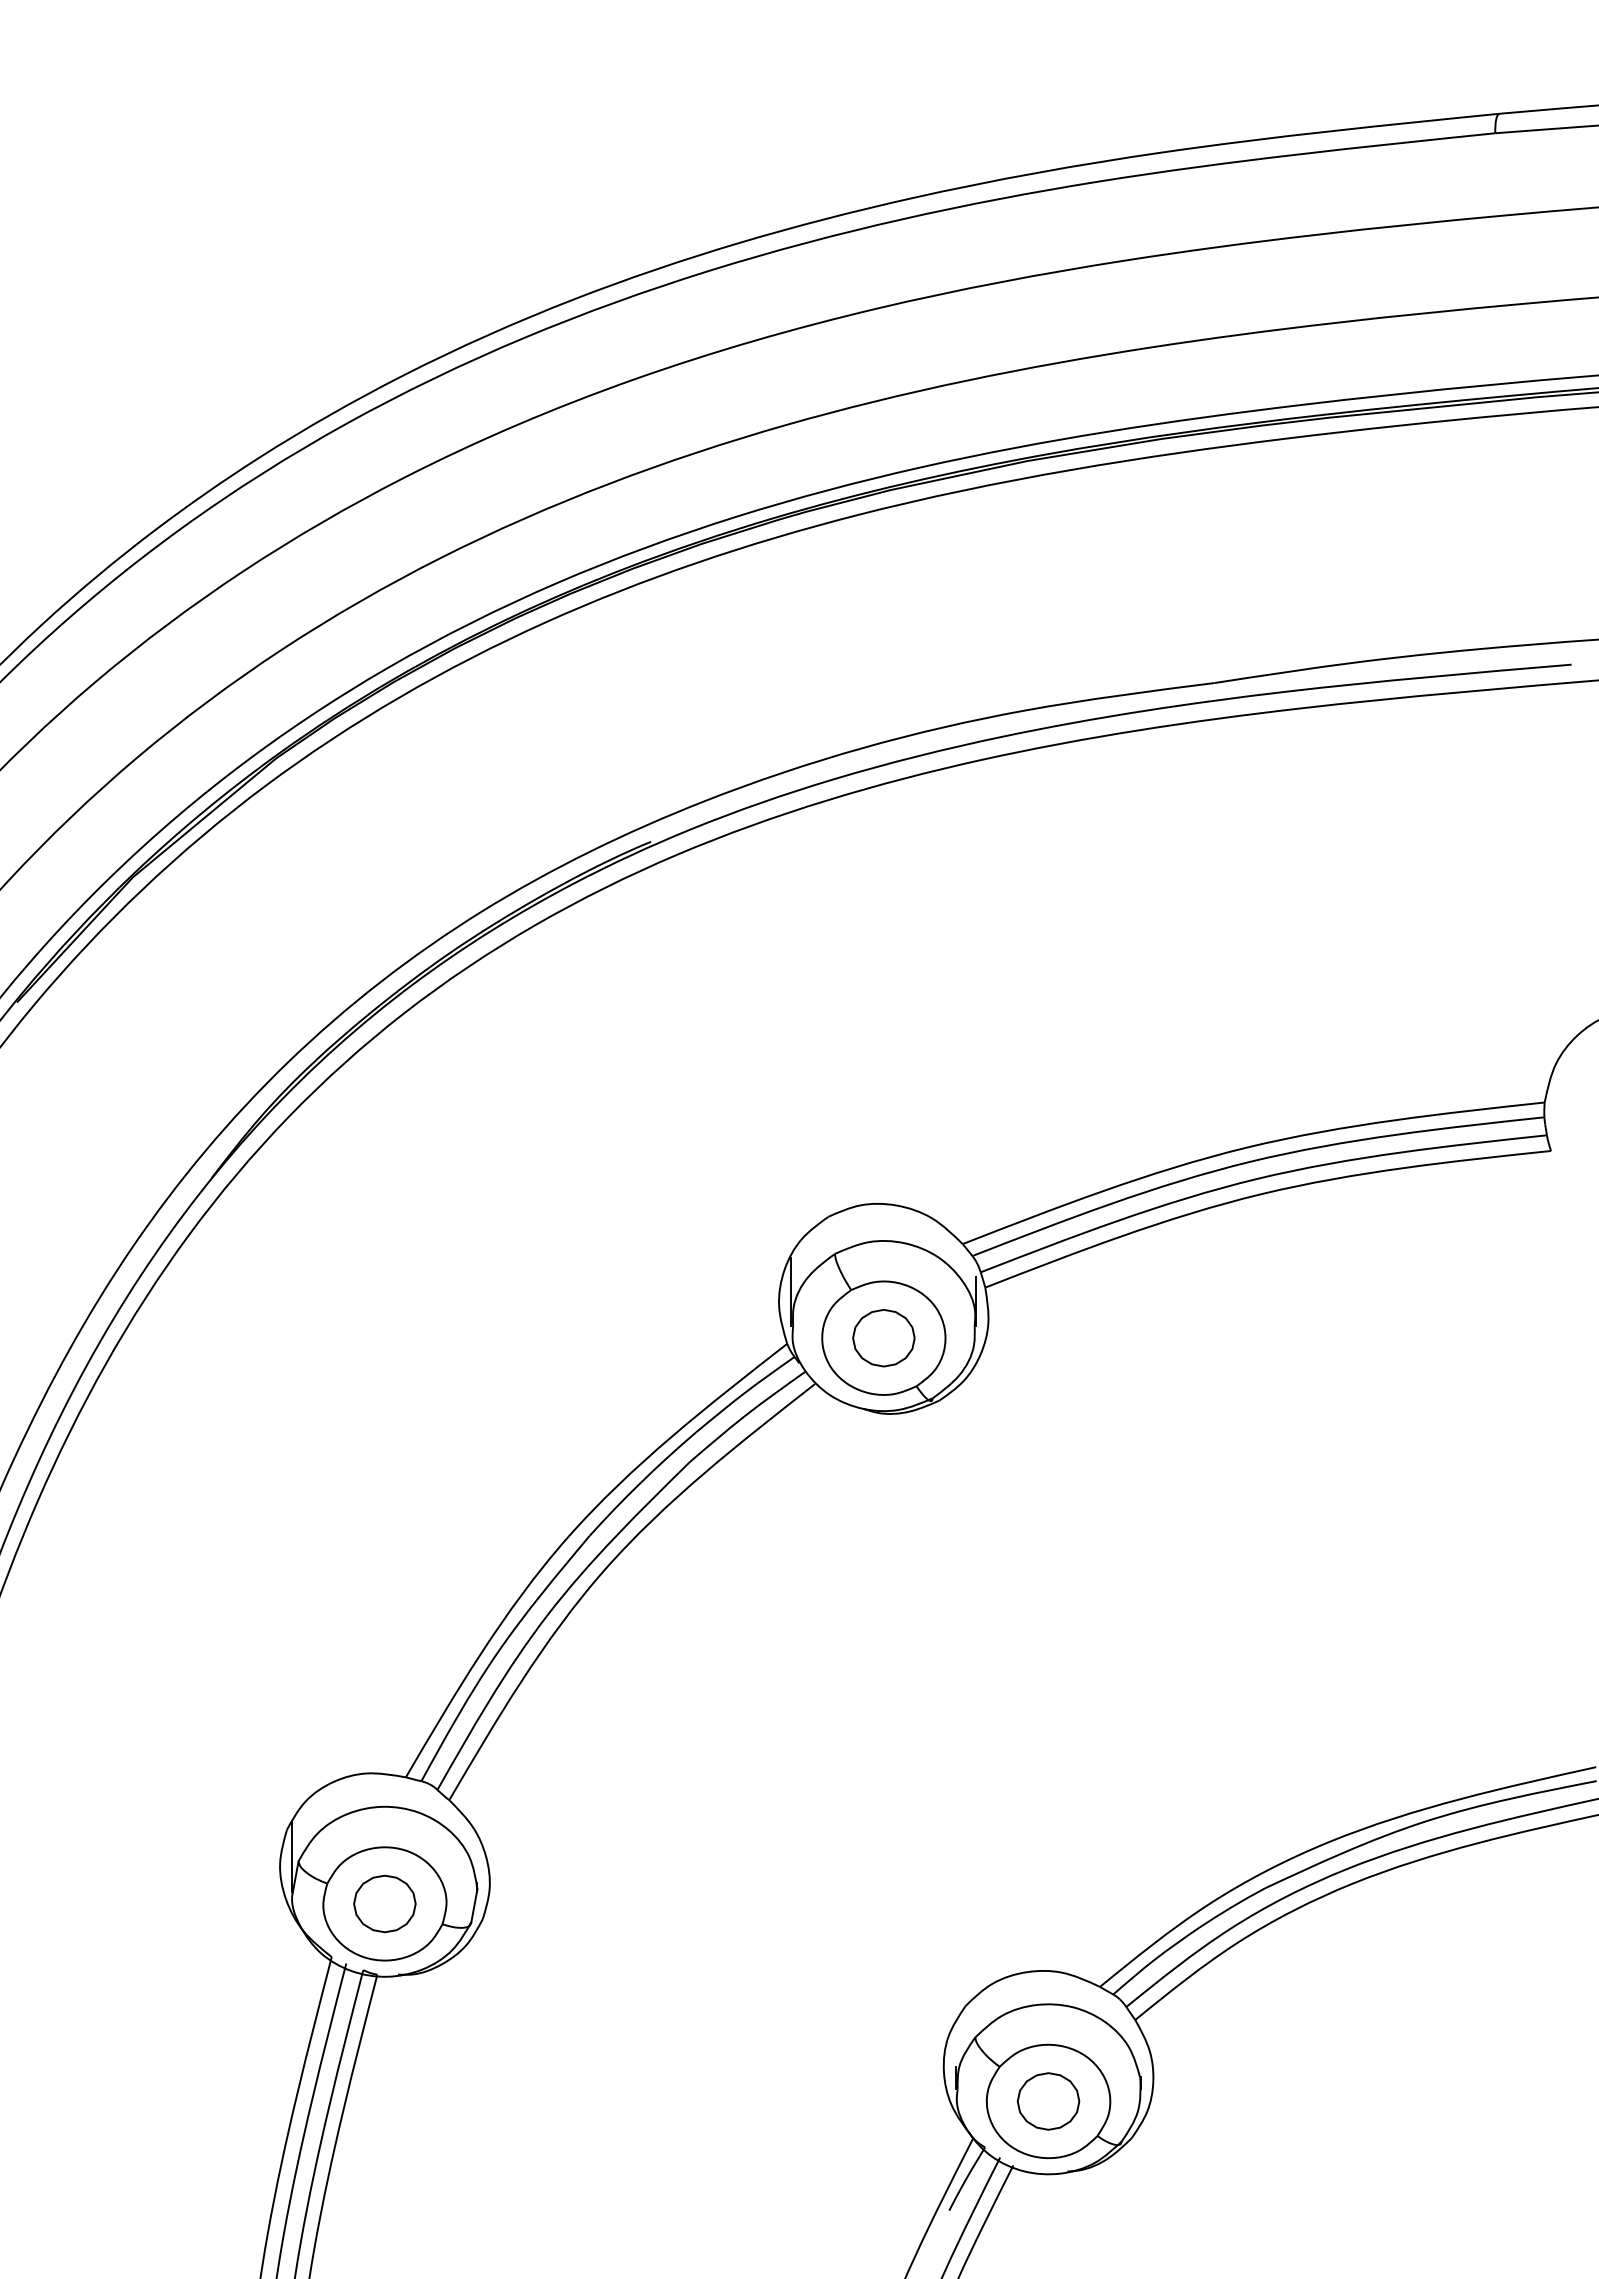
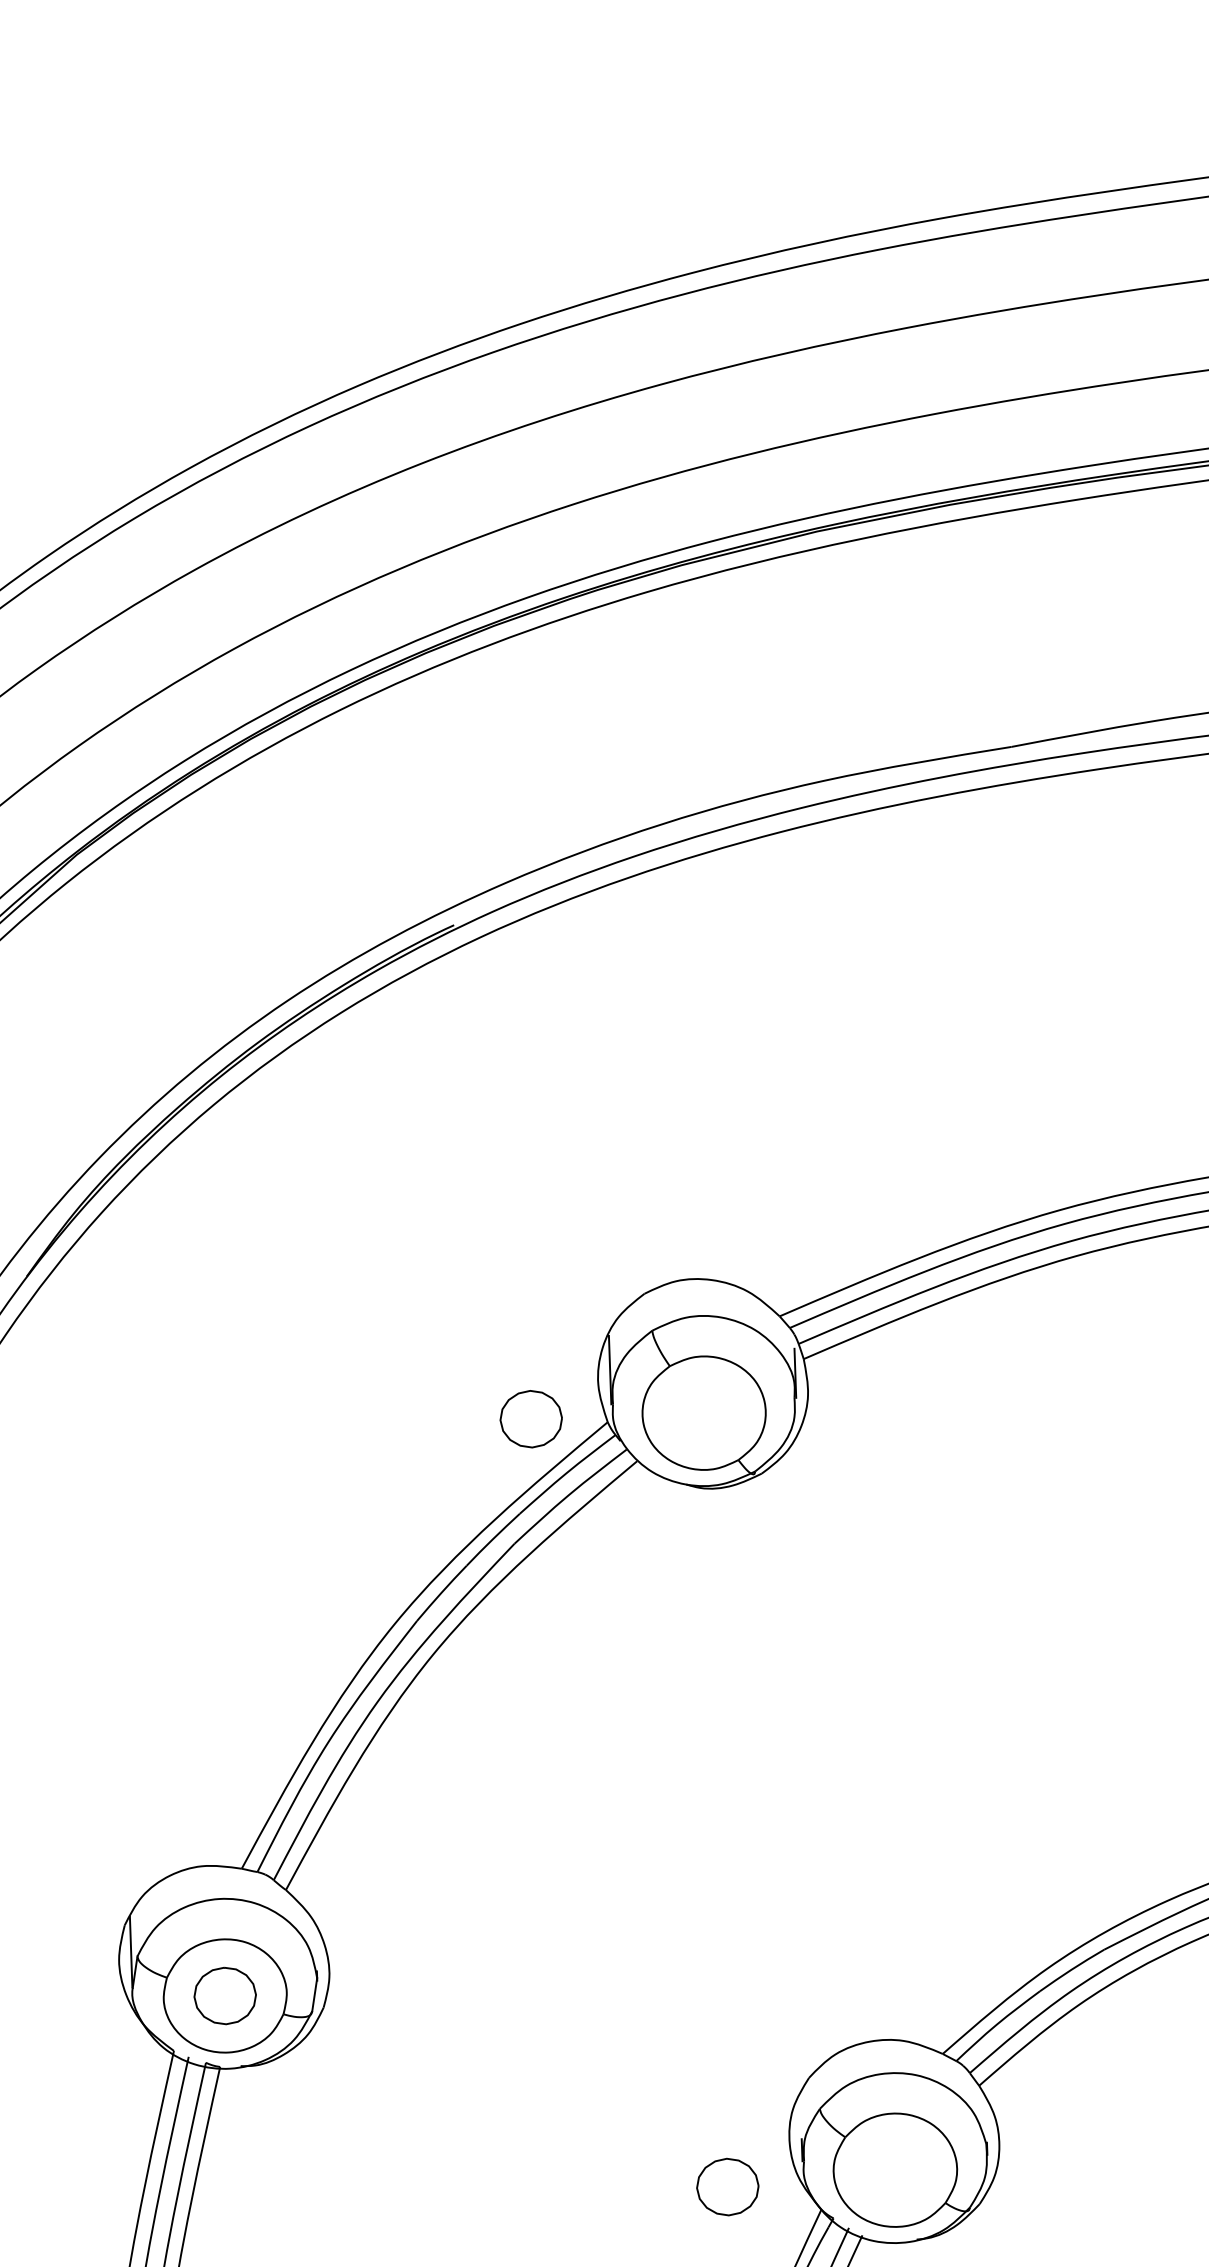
part: (883, 1338) -> (530, 1419), moved
part: (1048, 2101) -> (727, 2187), moved

